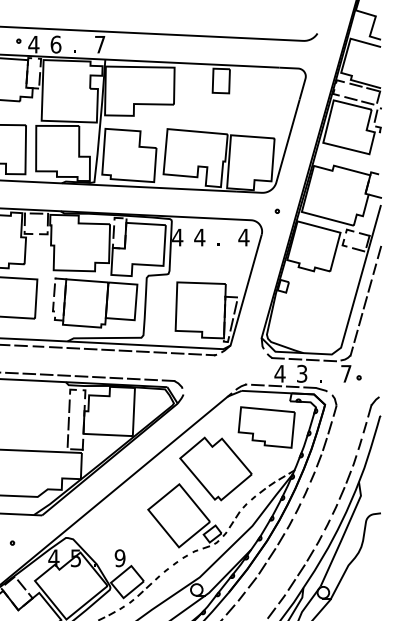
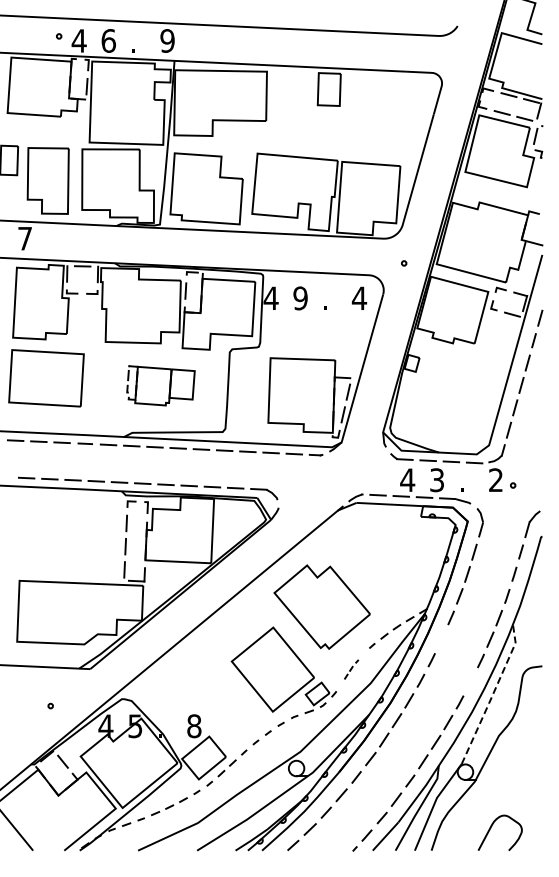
text: (100, 44) -> (167, 40), 7 -> 9
text: (199, 237) -> (300, 298), 4 -> 9
part: (94, 302) -> (160, 385), size x0.6
text: (345, 373) -> (495, 479), 7 -> 2
part: (266, 427) -> (389, 551), removed
line: (305, 493) -> (441, 639), removed
part: (237, 515) -> (351, 669), size x0.6
line: (327, 524) -> (470, 681), removed
line: (344, 534) -> (493, 694), solid -> dashed
text: (120, 558) -> (194, 726), 9 -> 8

